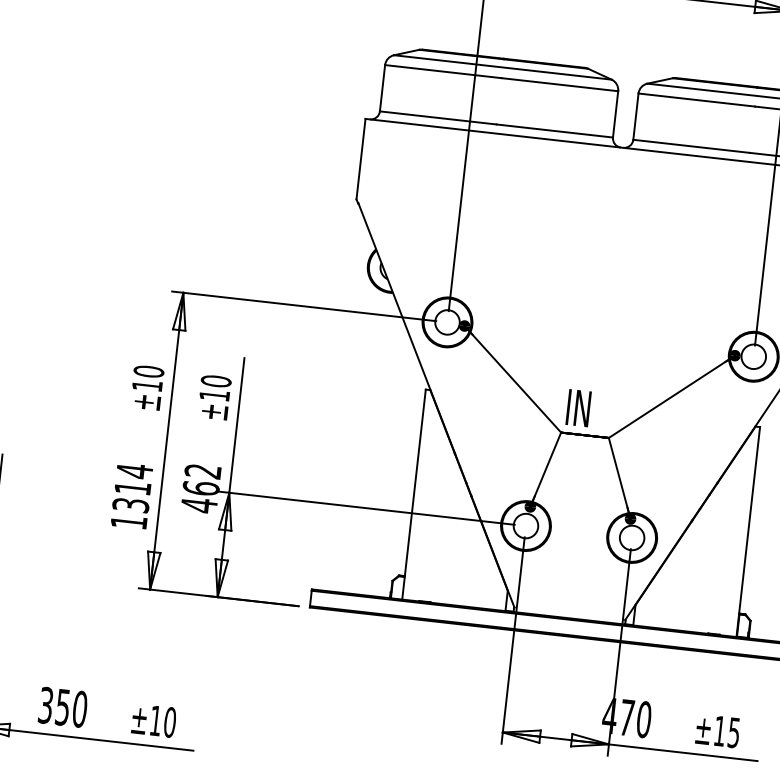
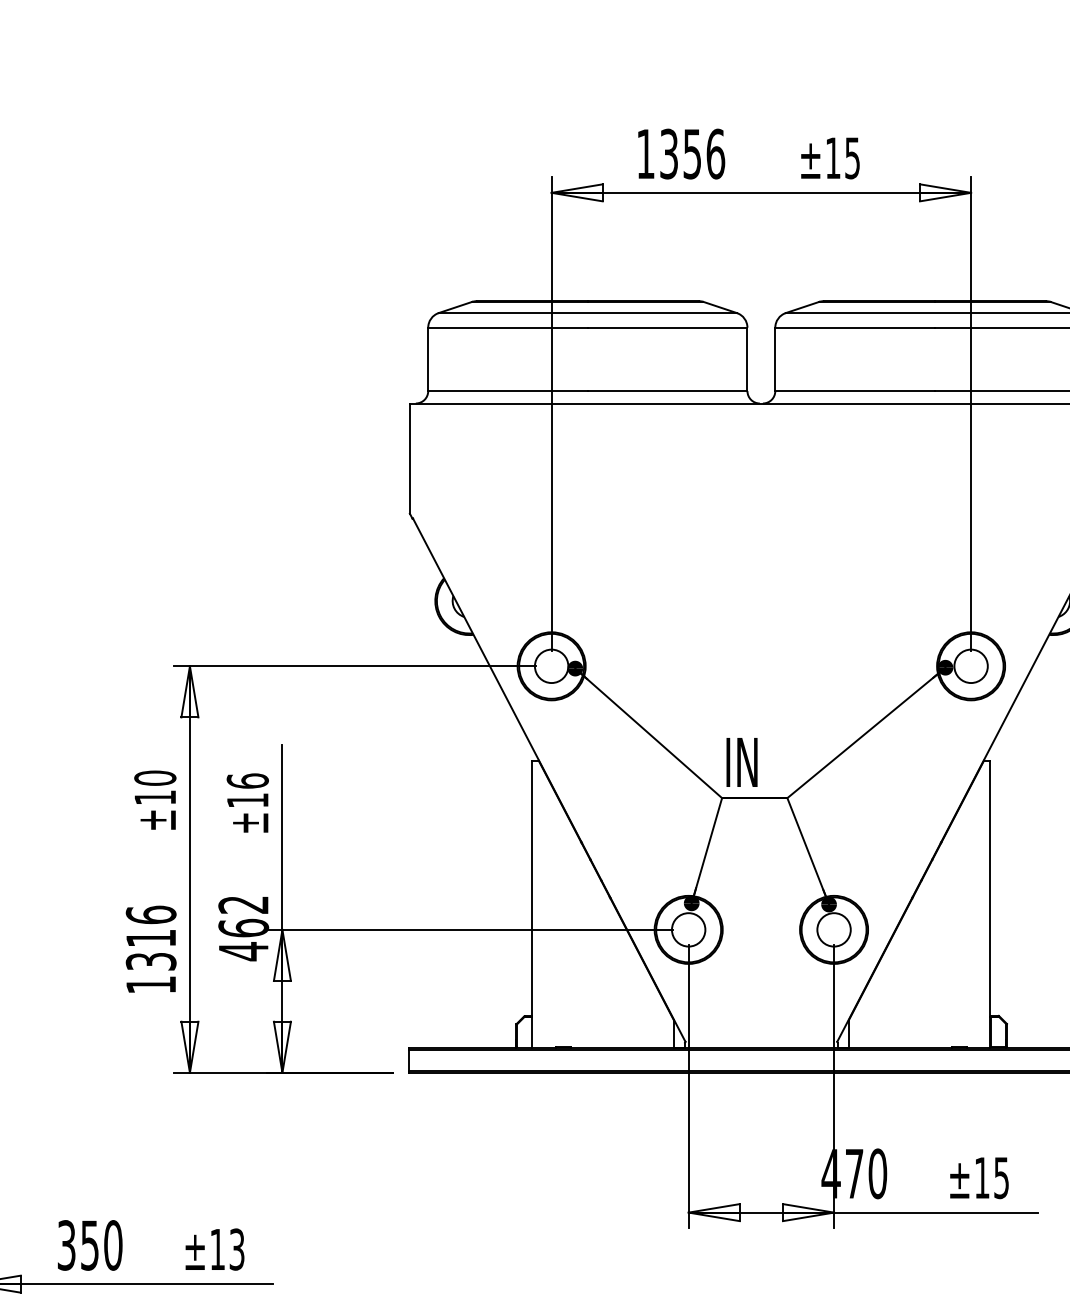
text: (216, 380) -> (247, 780), ±10 -> ±16
text: (134, 470) -> (150, 914), 1314 -> 1316
text: (169, 722) -> (236, 1249), ±10 -> ±13

